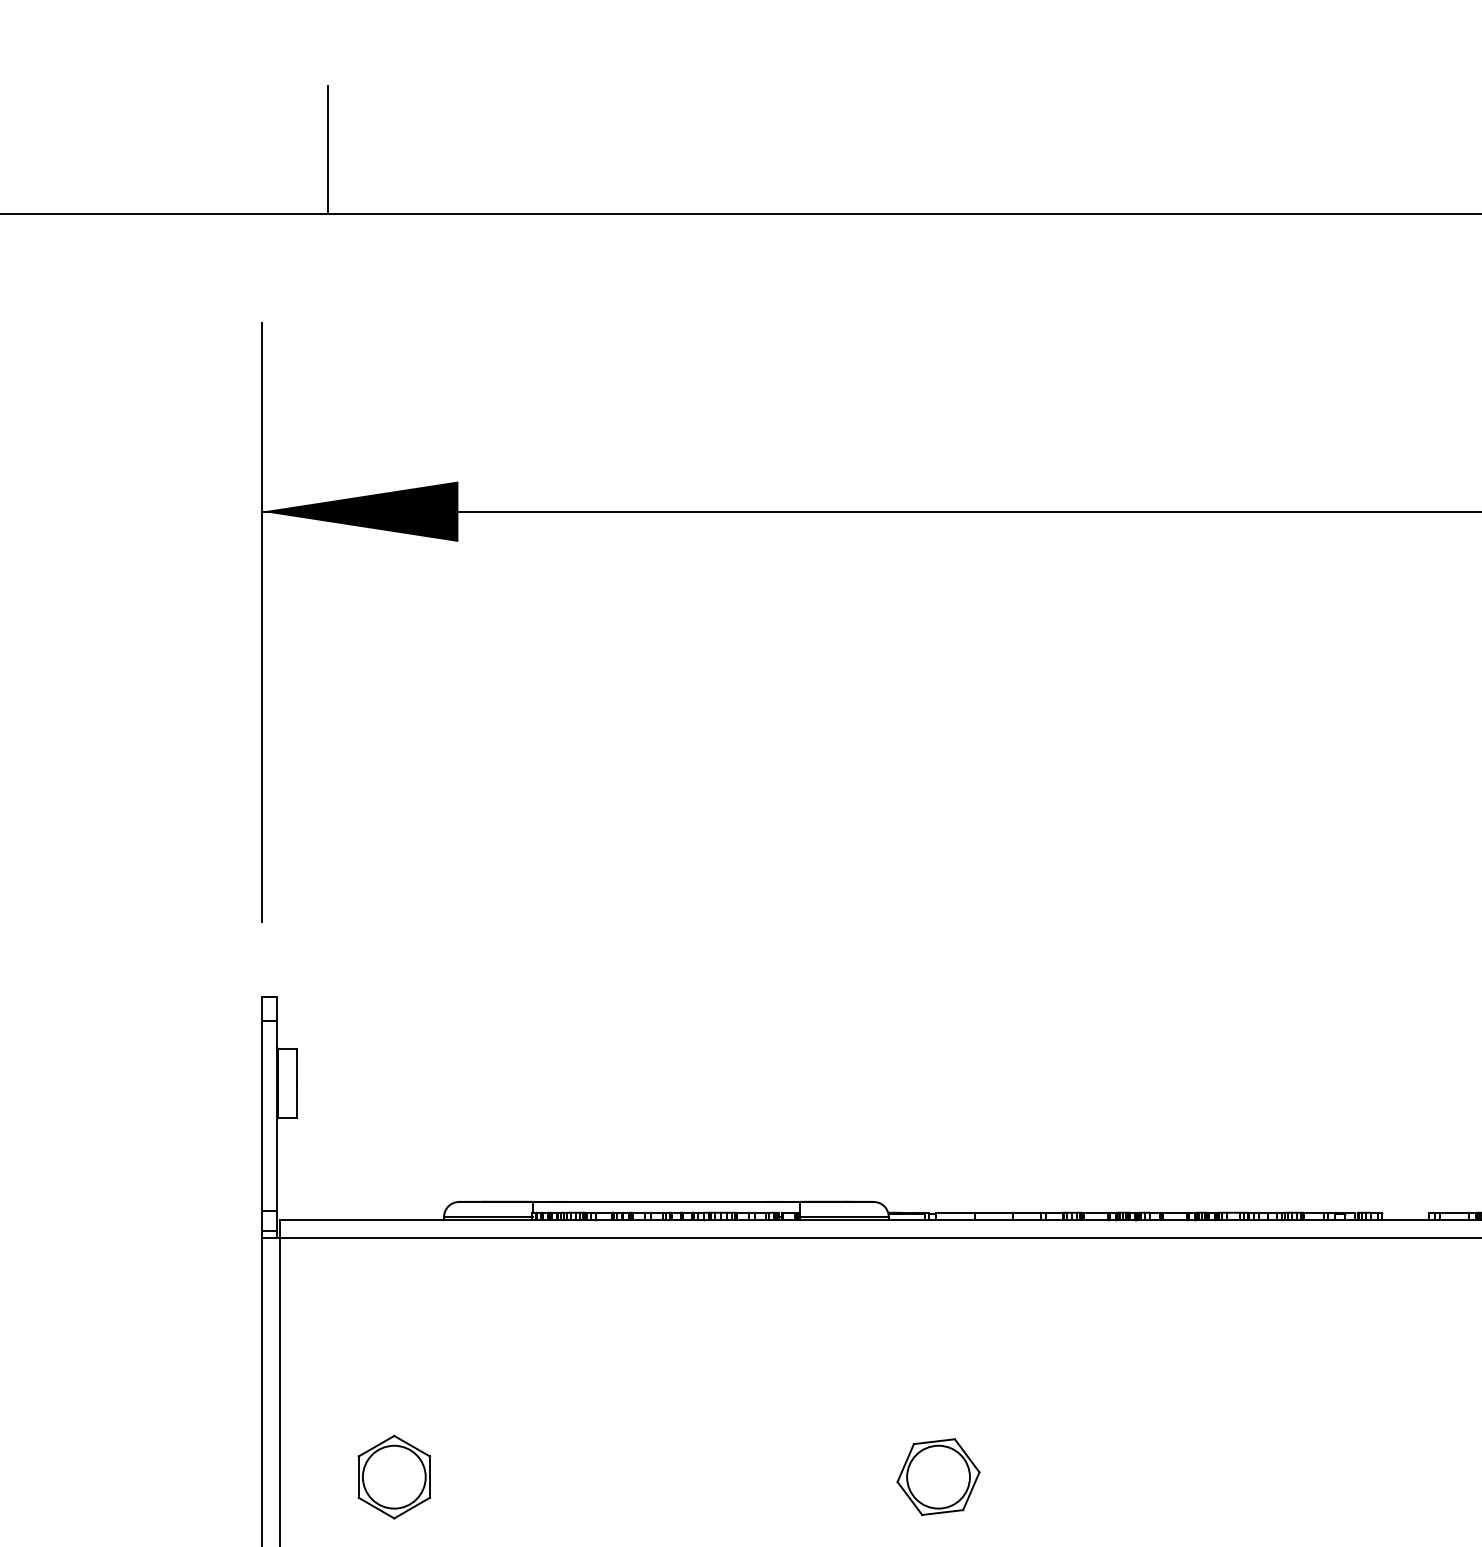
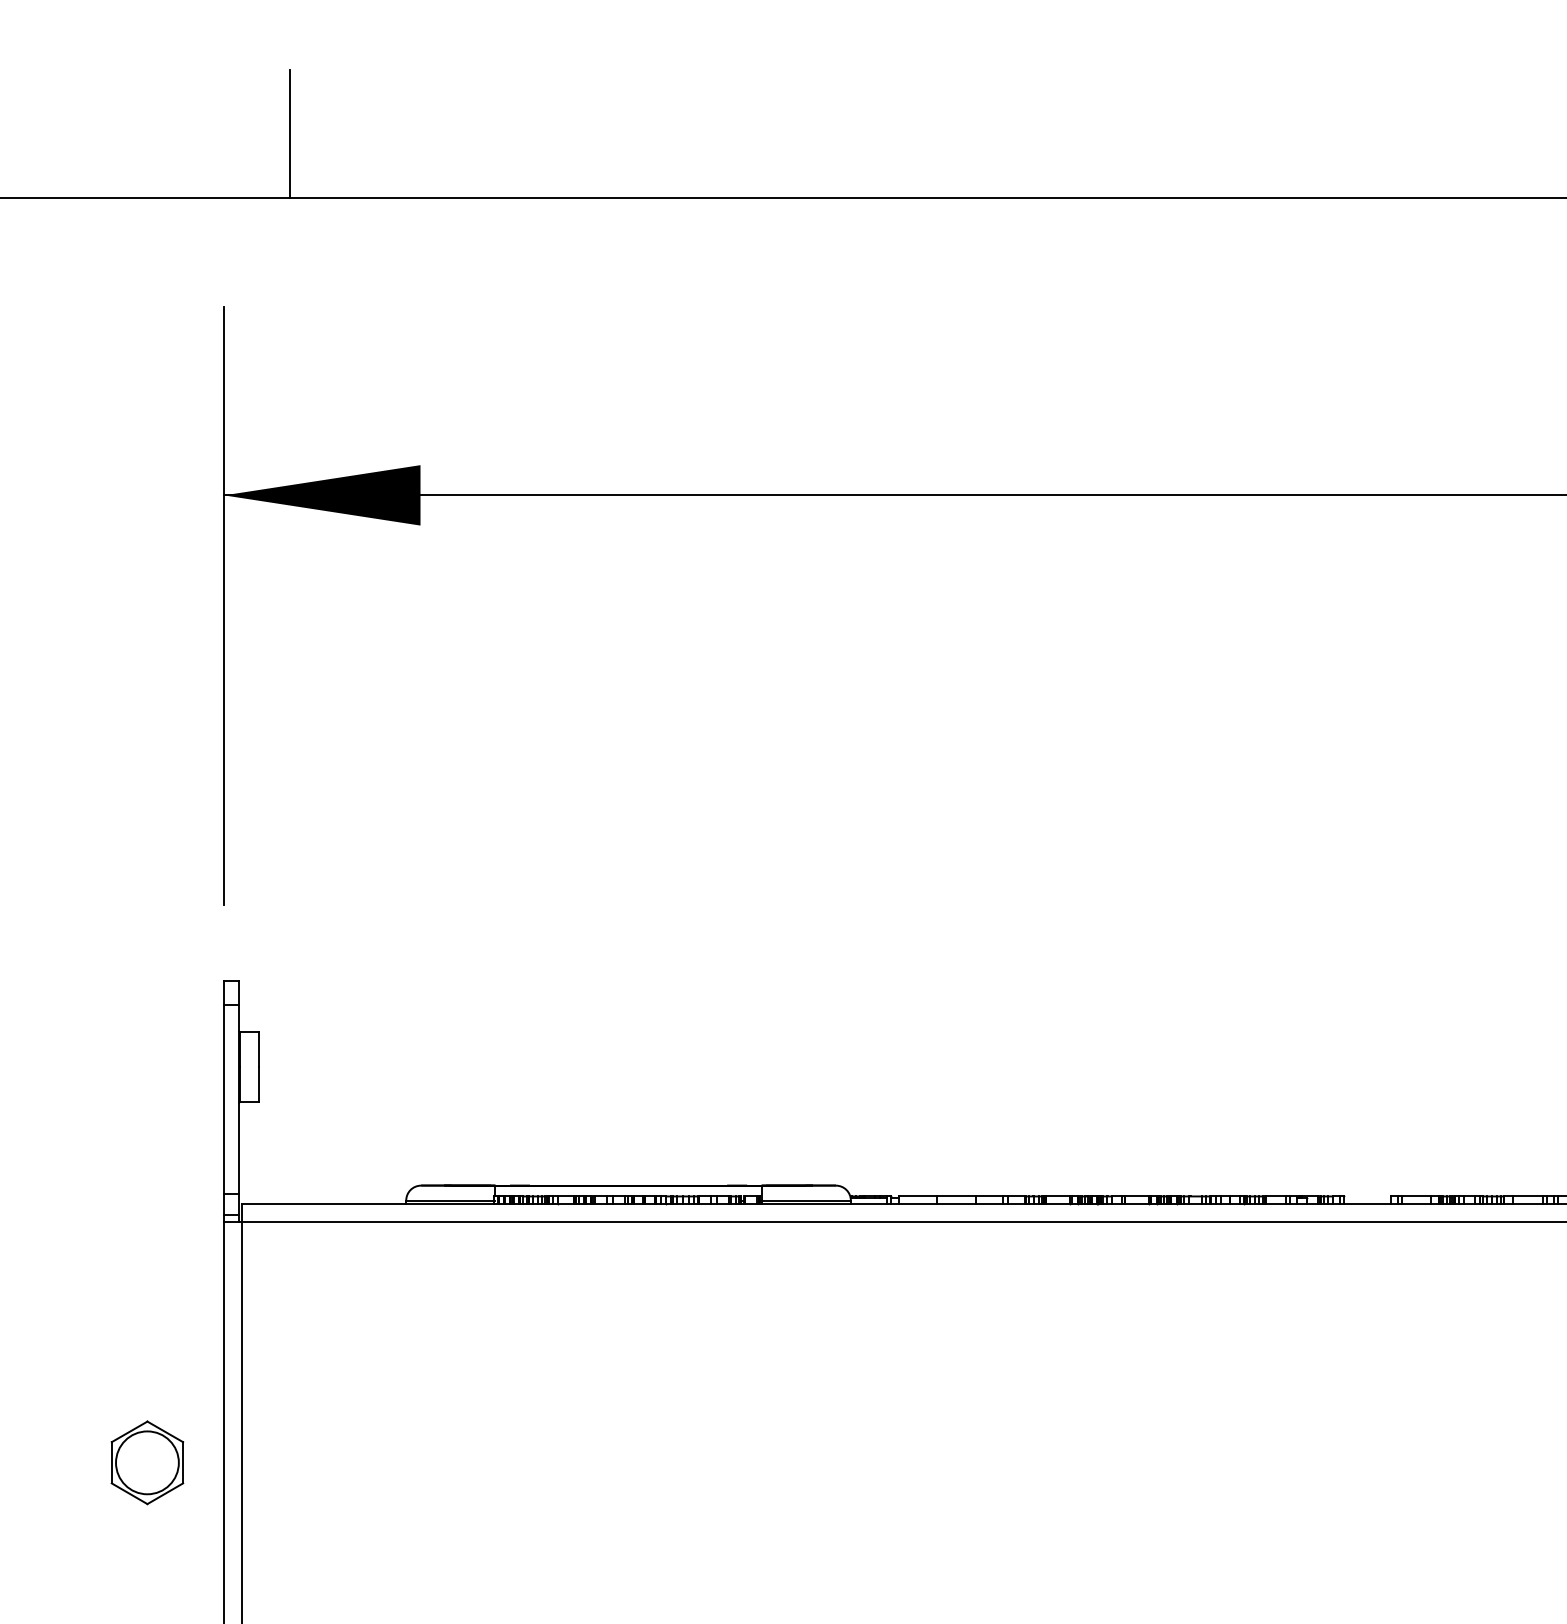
part: (394, 1476) -> (147, 1462), moved
part: (938, 1476) -> (900, 1460), removed

